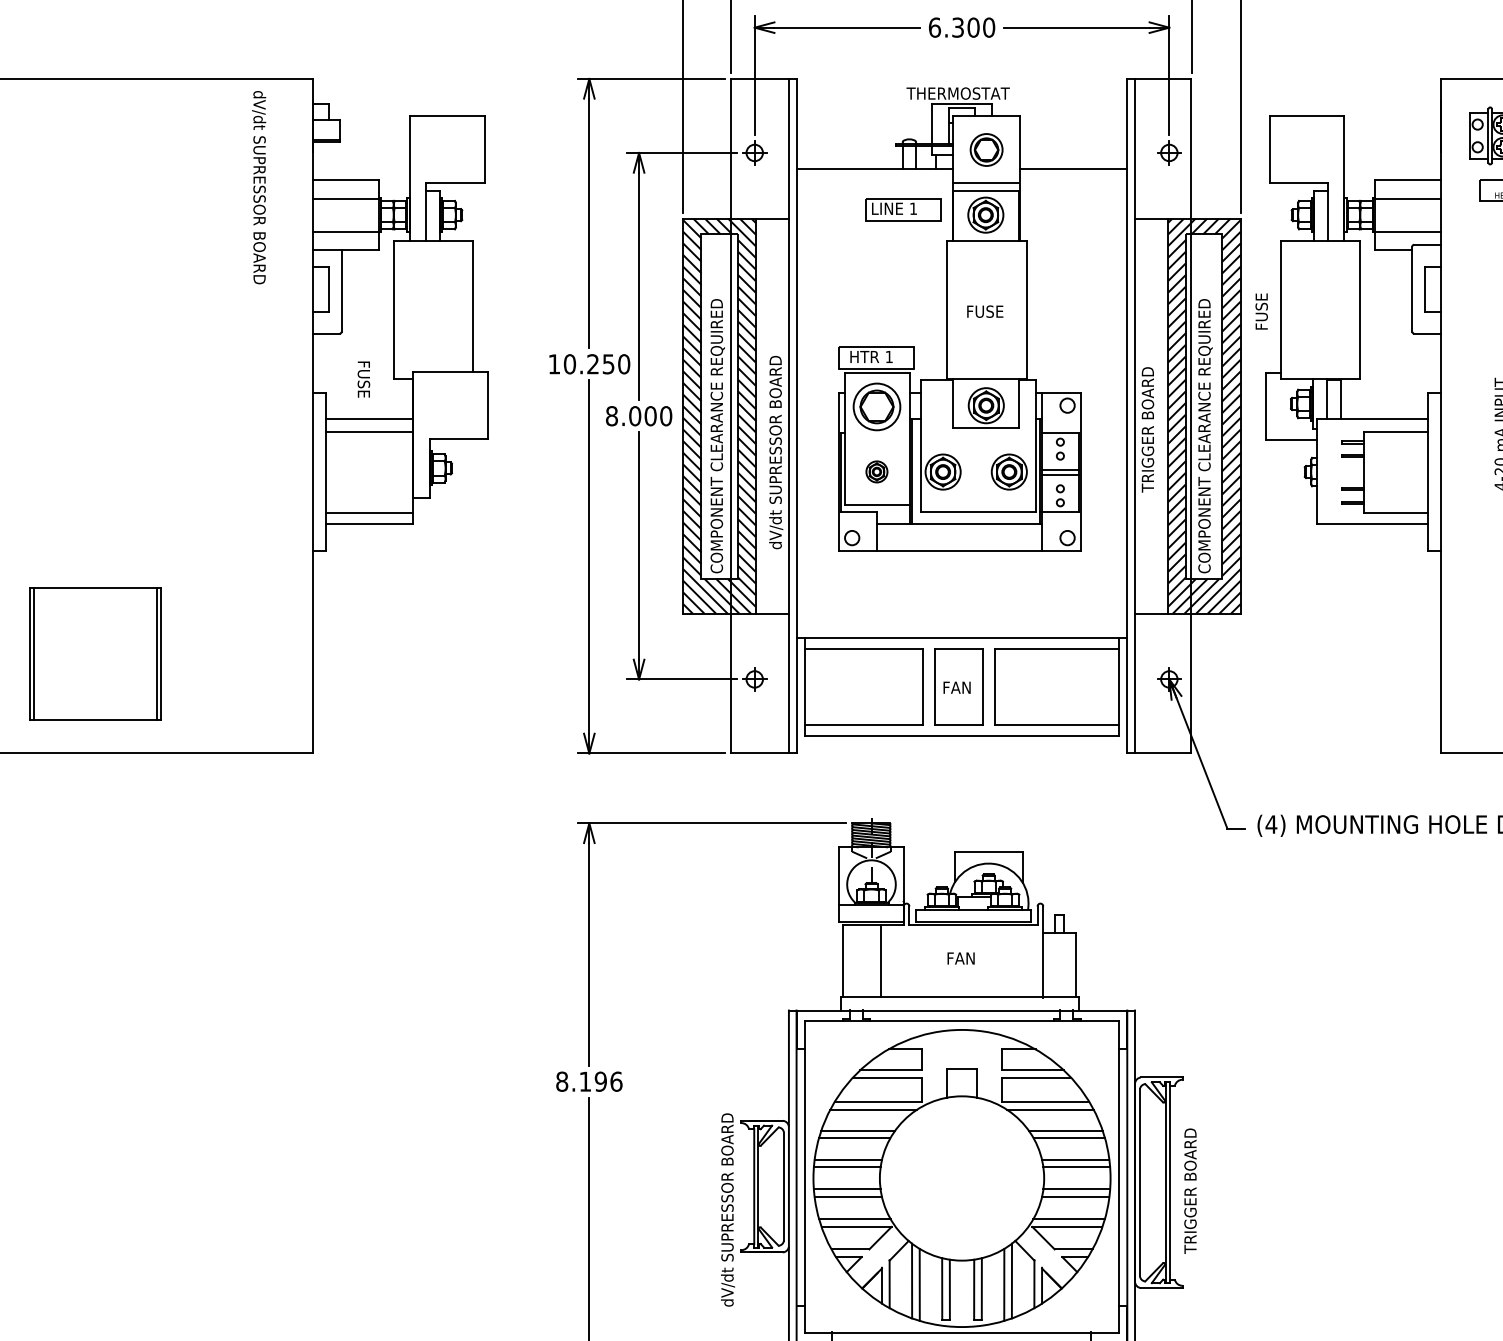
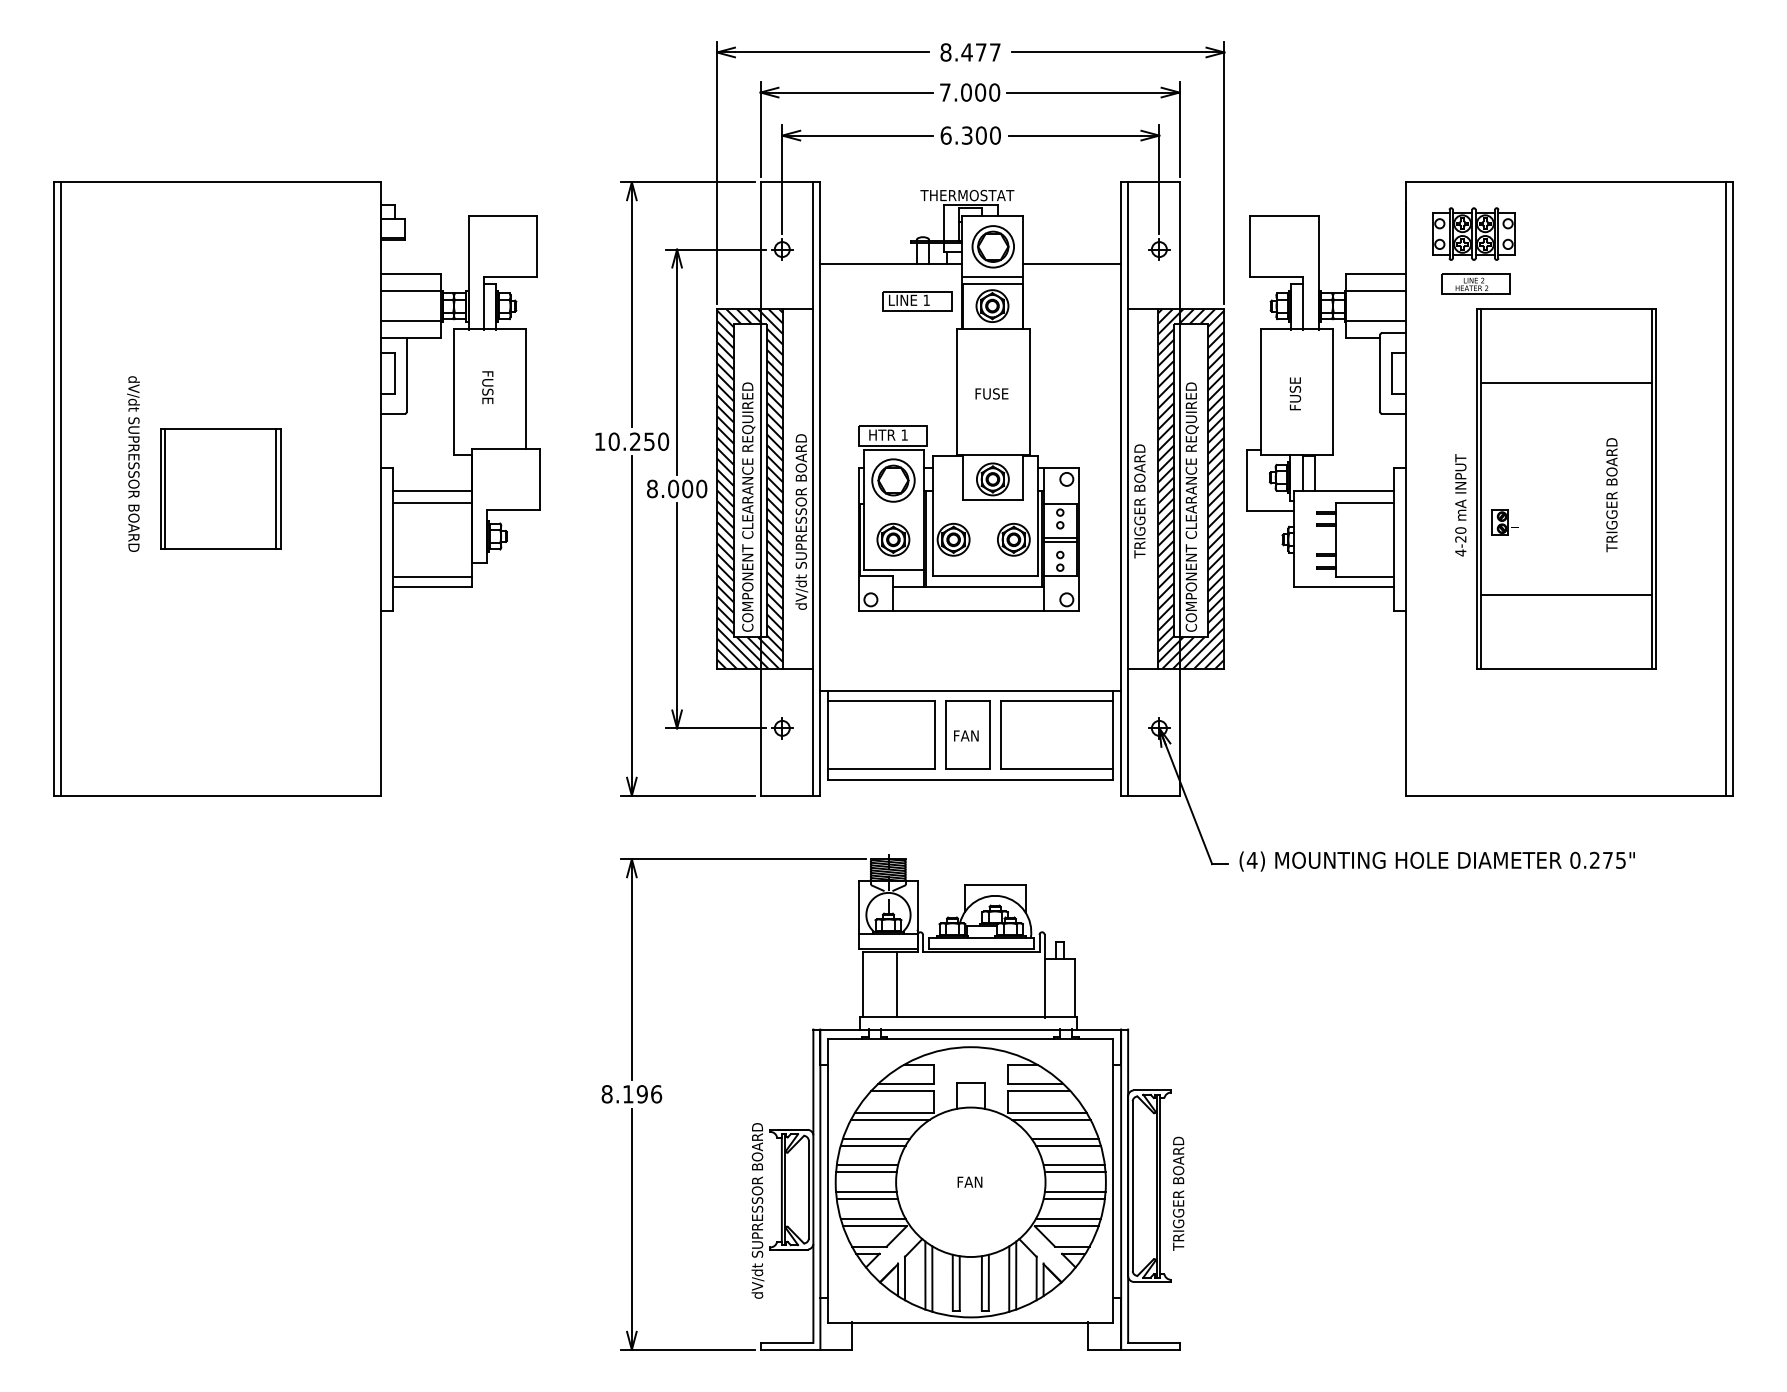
part: (985, 149) -> (992, 246), size x1.43
text: (259, 186) -> (133, 463), moved
text: (1261, 311) -> (1295, 393), moved
text: (363, 379) -> (487, 387), moved
part: (877, 471) -> (893, 539), size x1.67
part: (95, 653) -> (220, 488), moved
text: (960, 957) -> (969, 1181), moved

